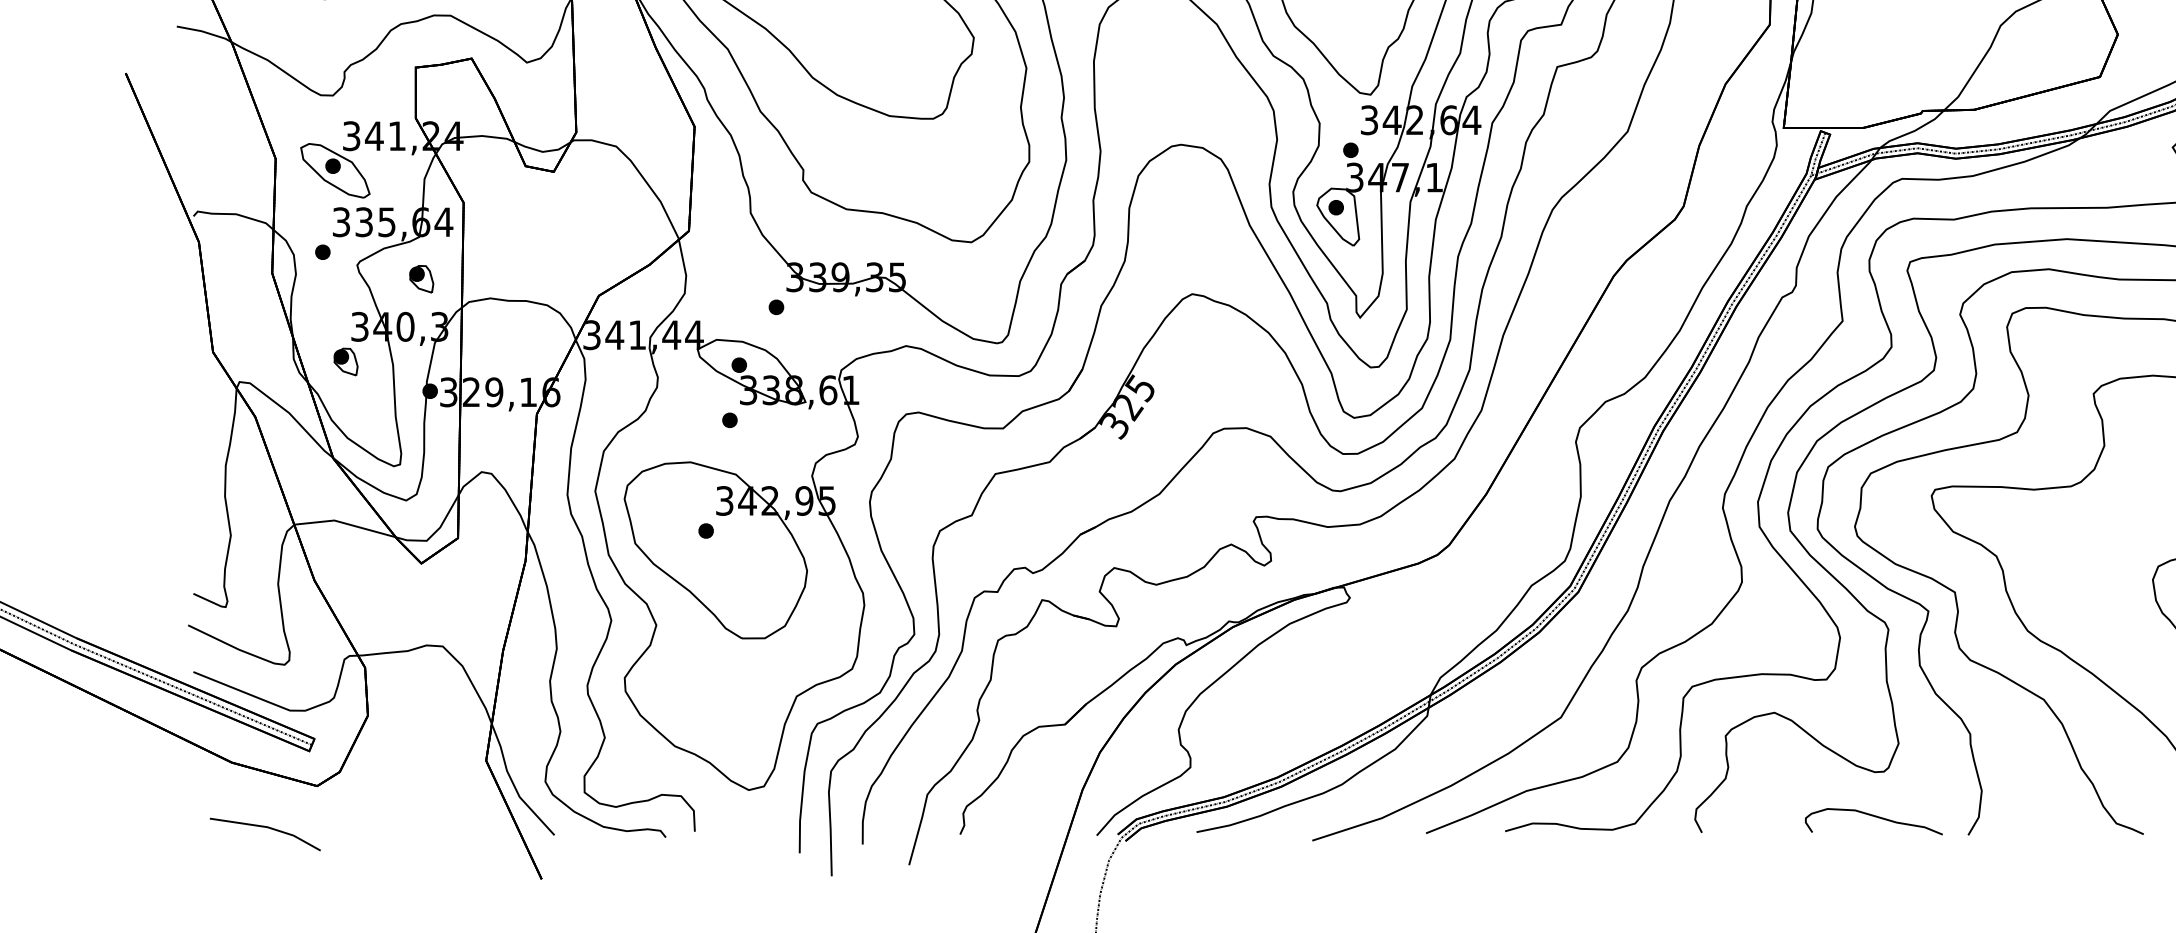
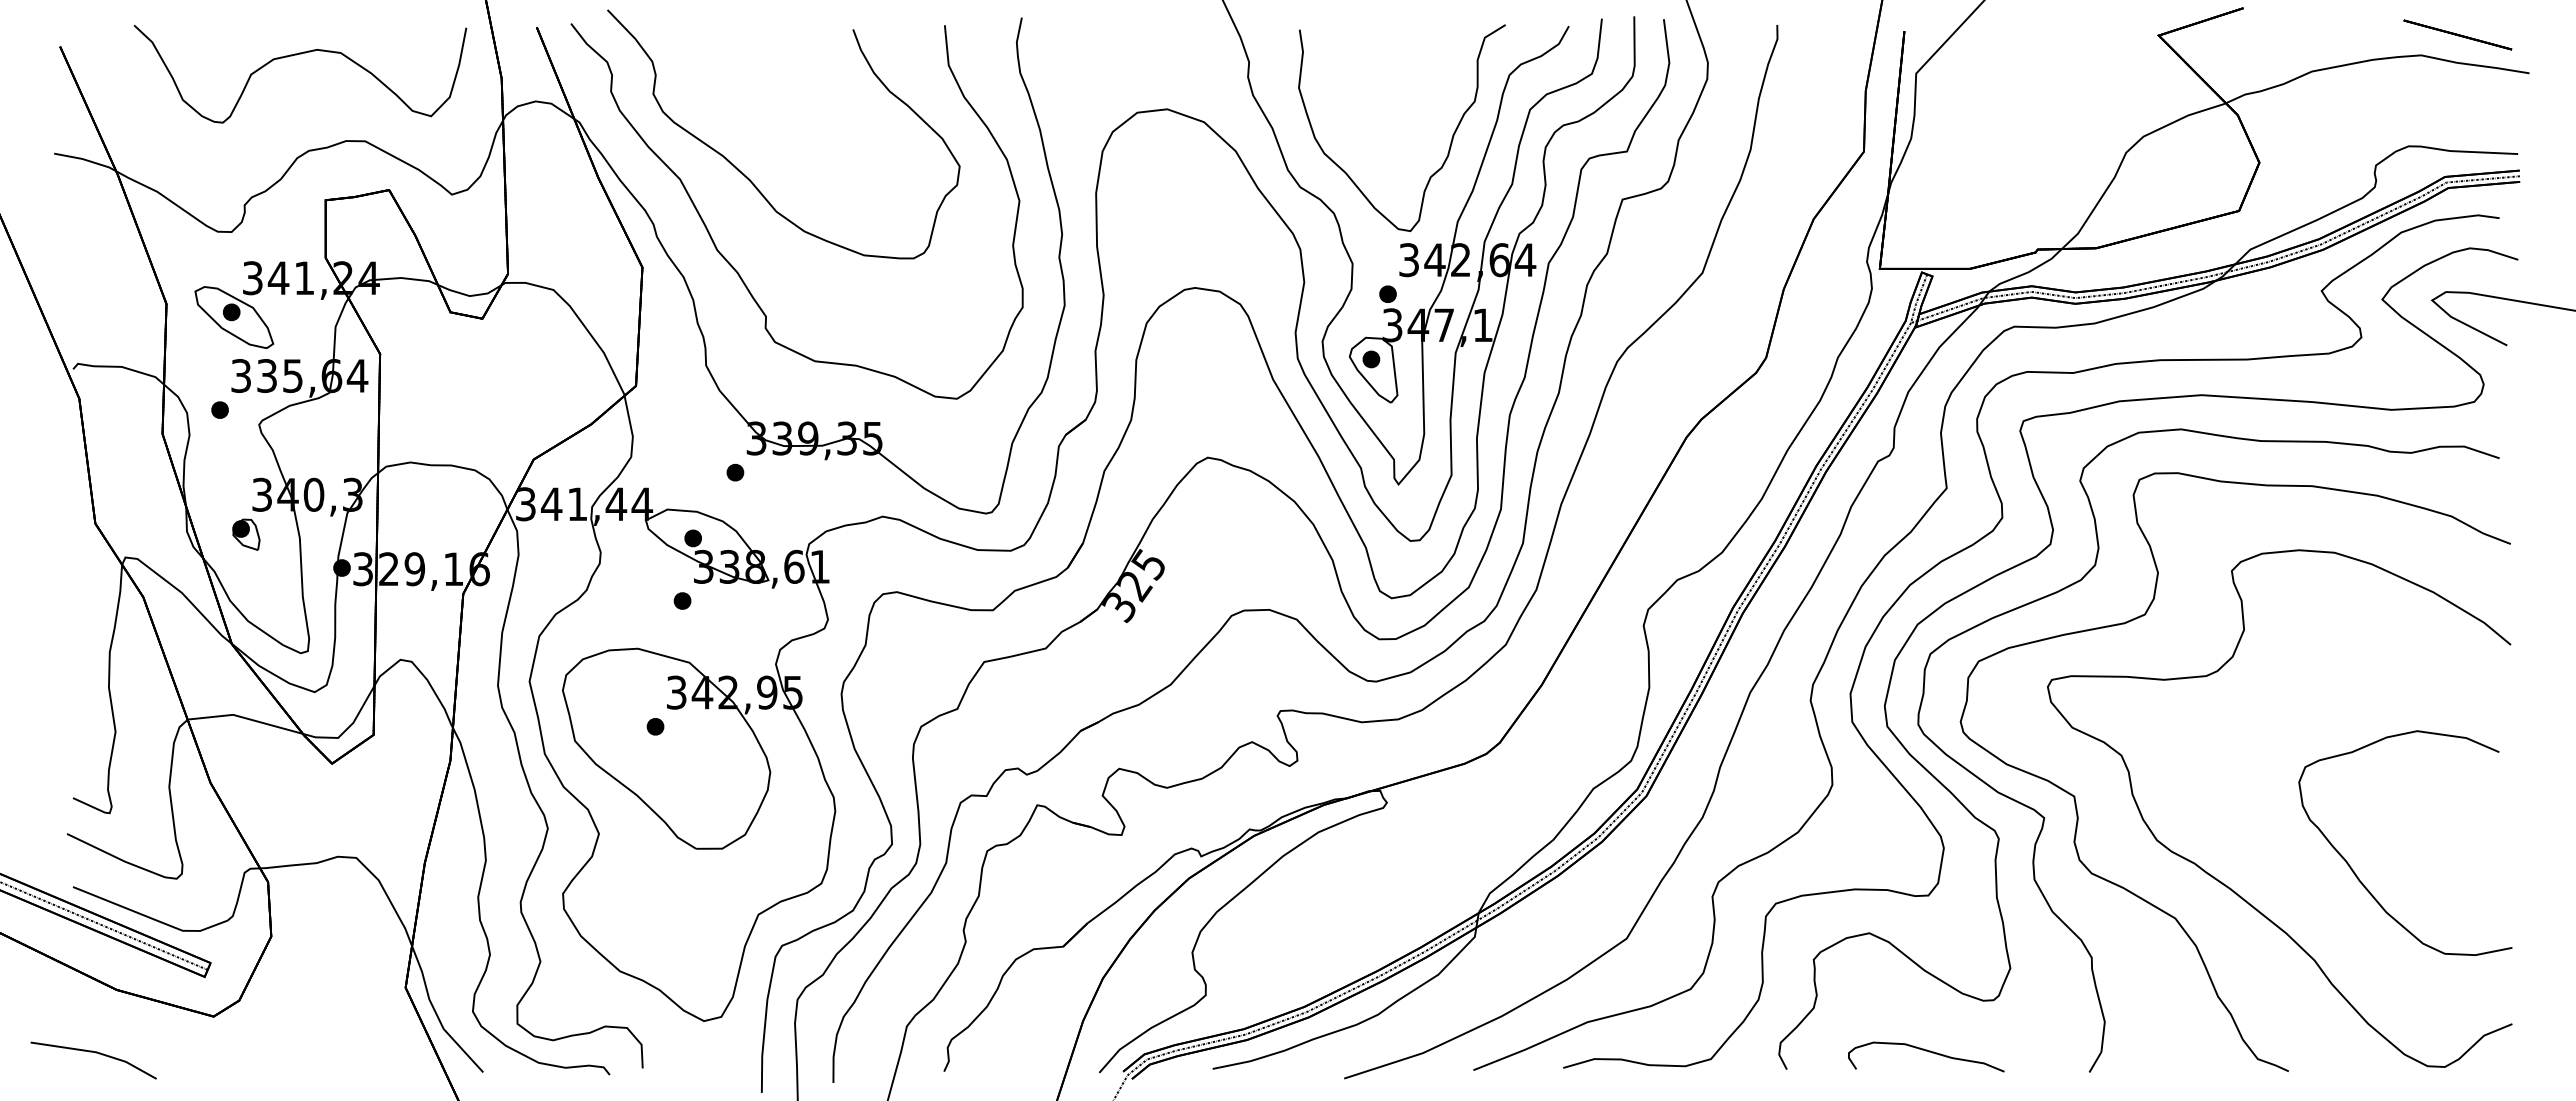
part: (421, 279) -> (332, 440), removed
curve: (1874, 816) -> (1926, 1051), moved
line: (266, 828) -> (95, 1053), moved

